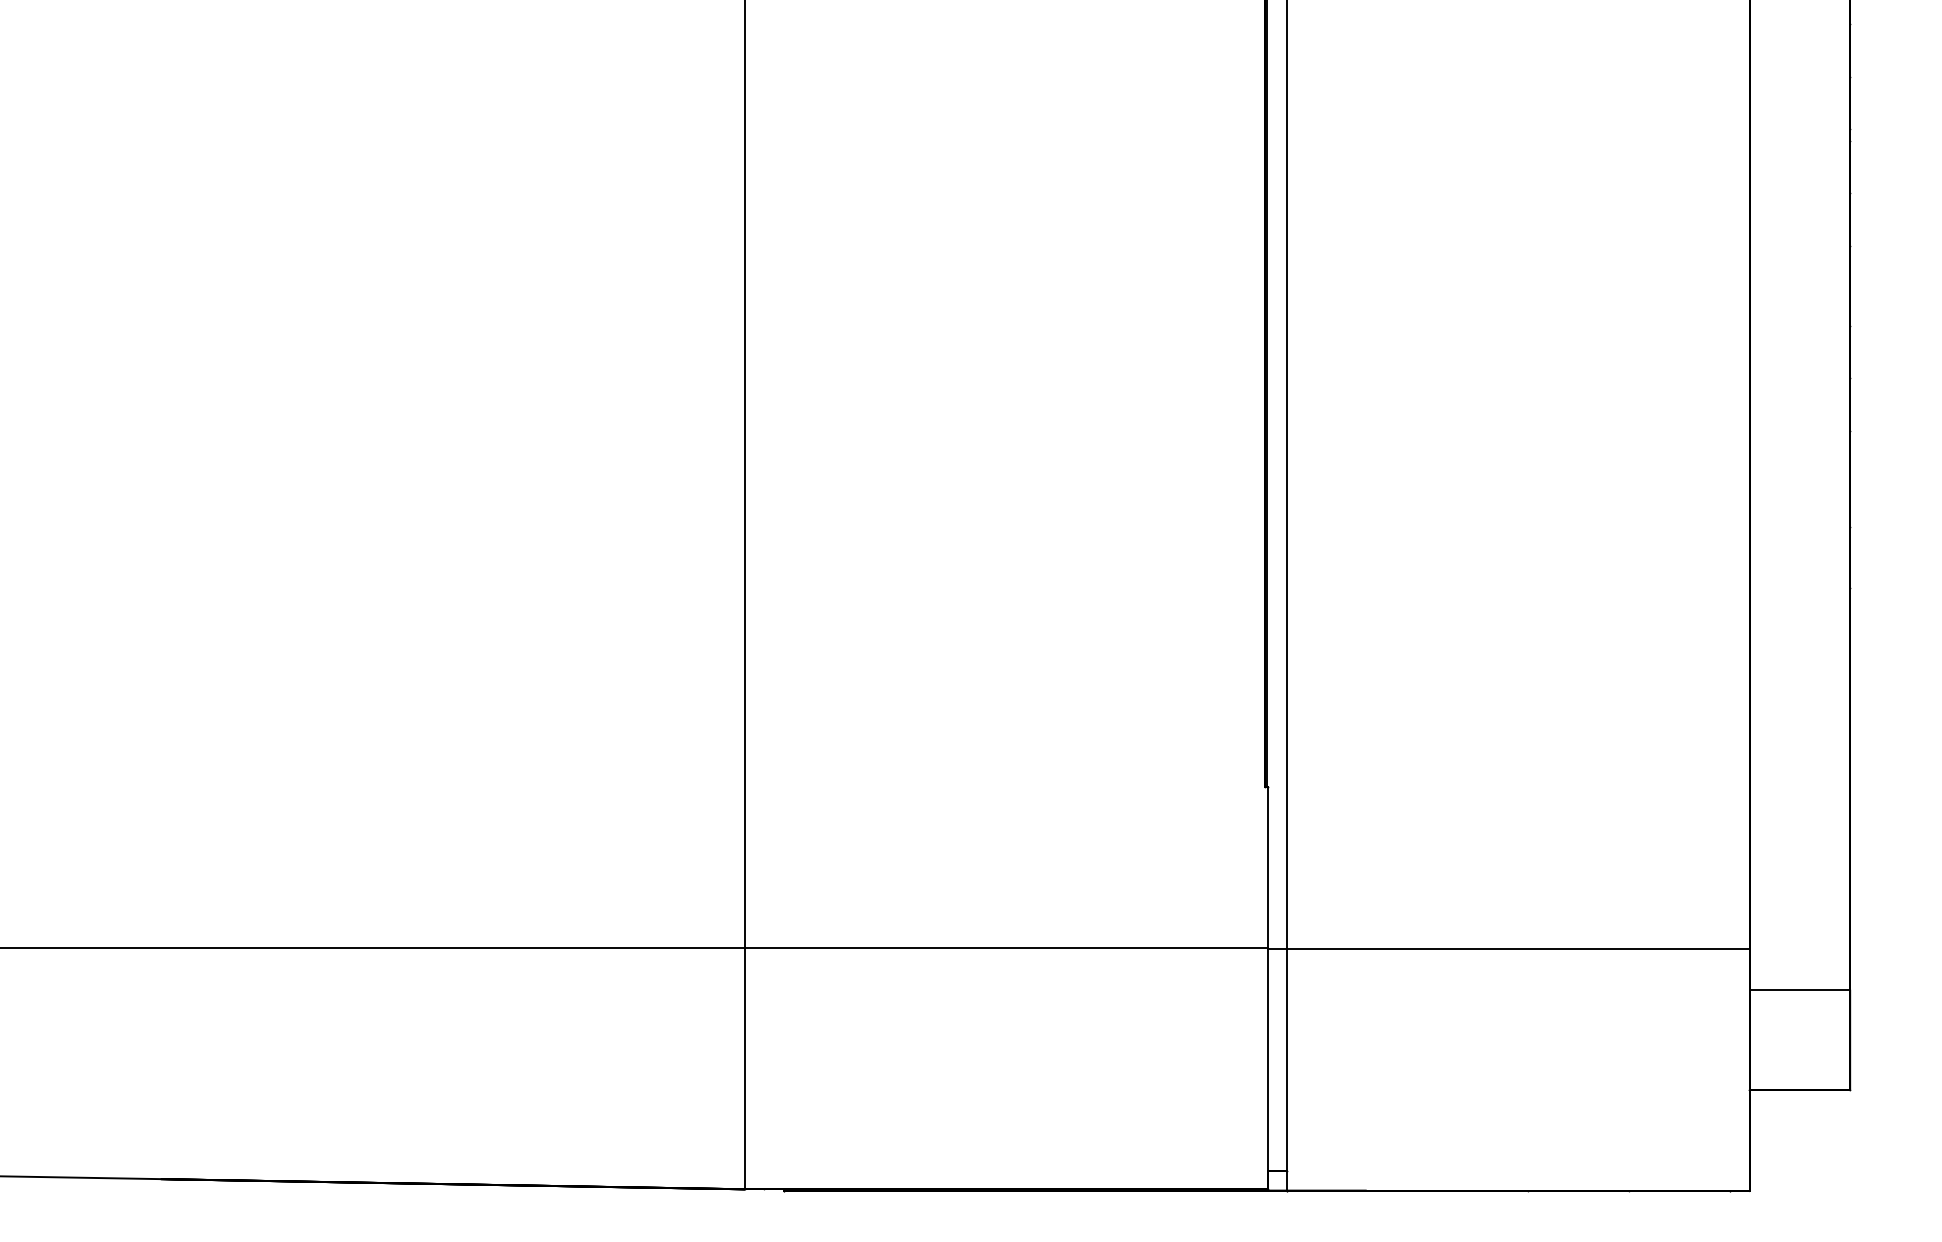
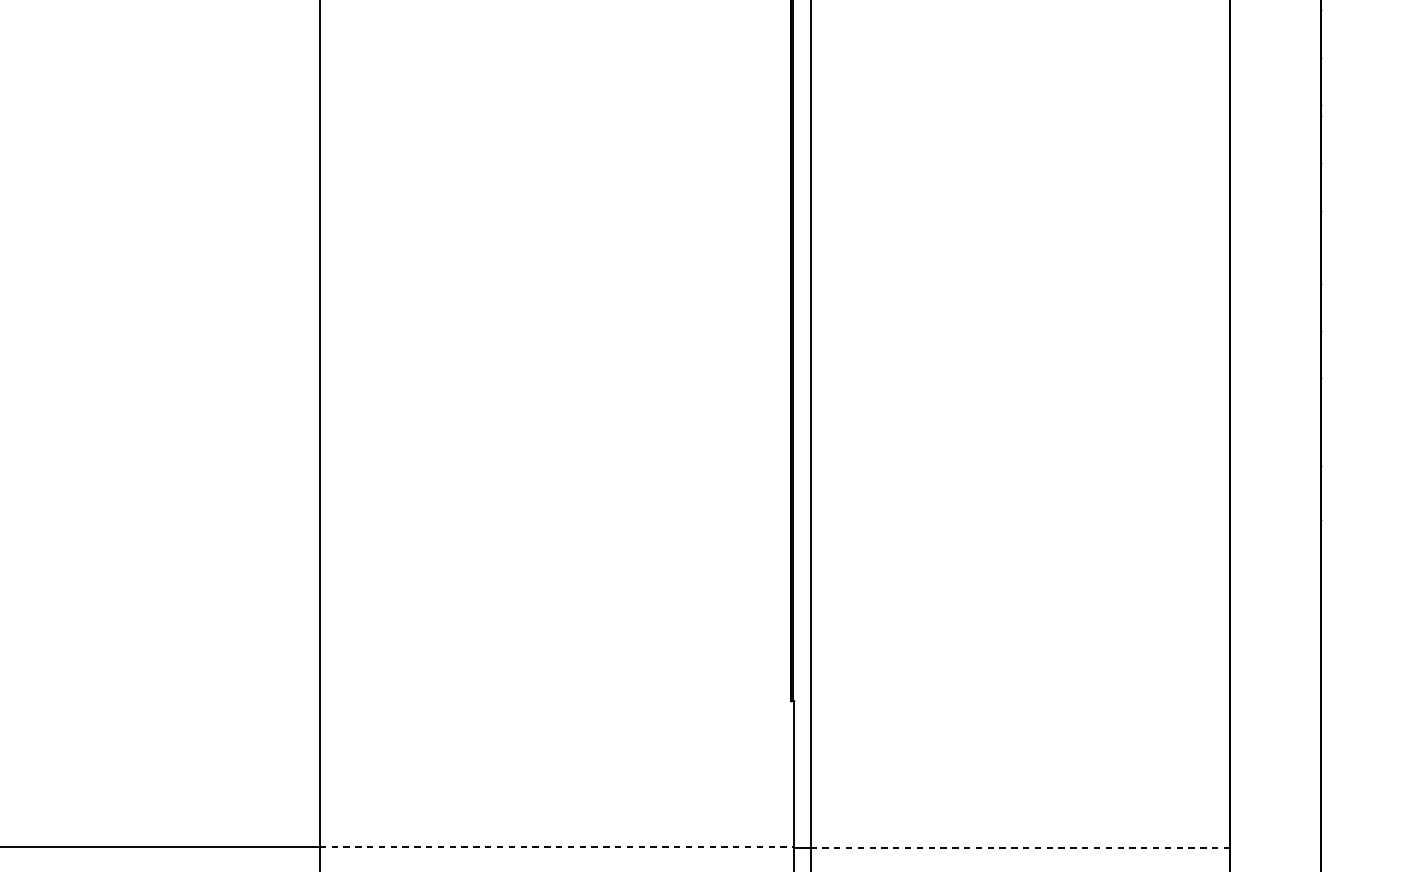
line: (1006, 947) -> (556, 846), solid -> dashed
line: (1517, 949) -> (1019, 848), solid -> dashed

